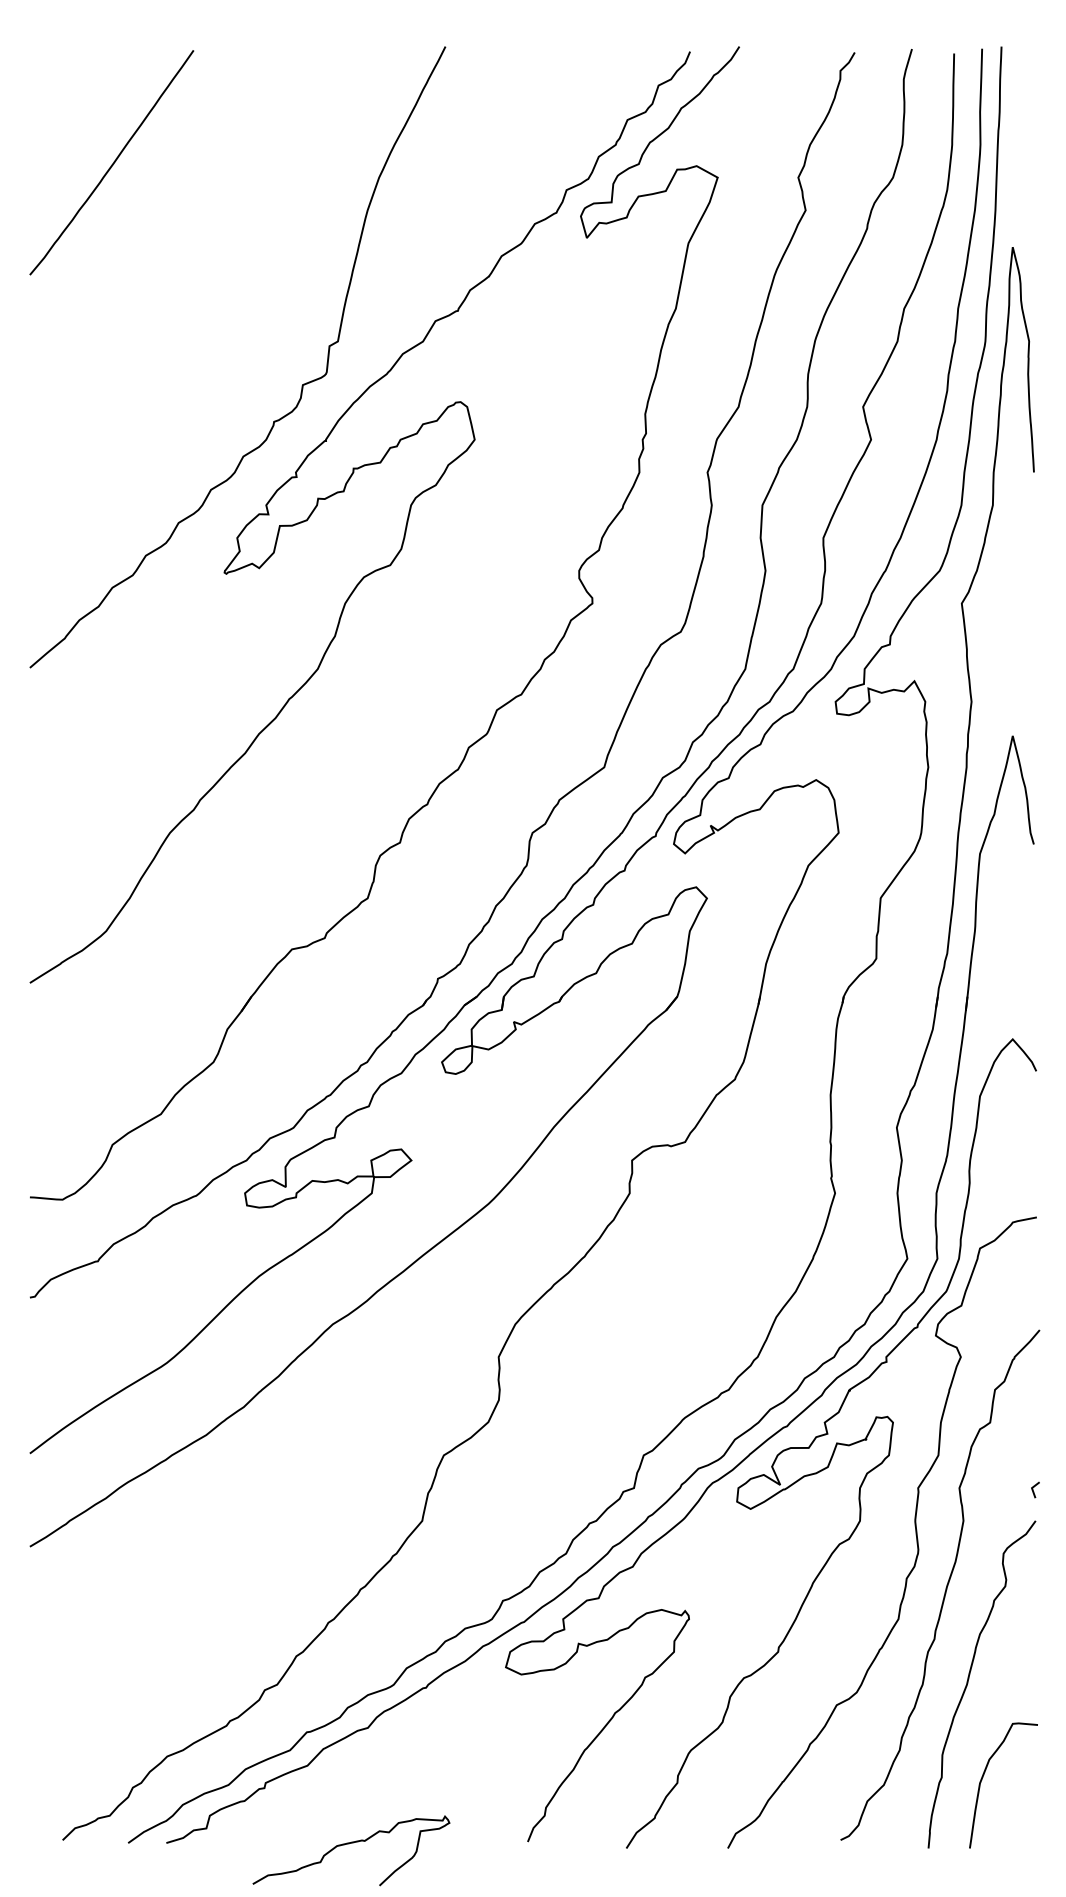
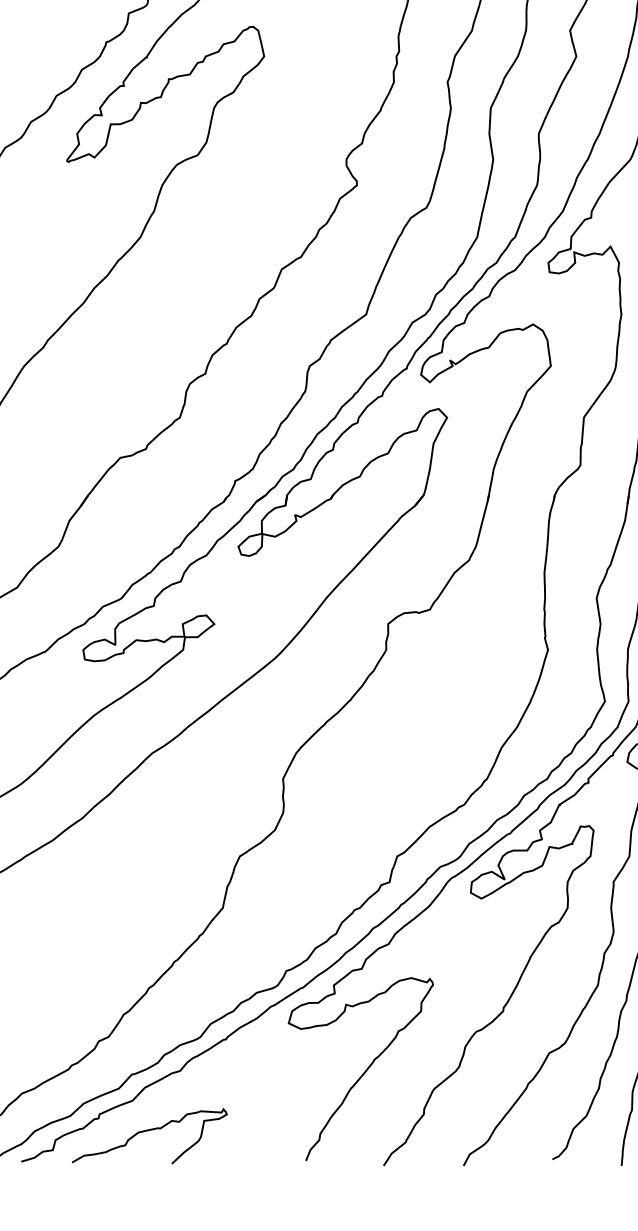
curve: (349, 1844) -> (148, 1131), moved

